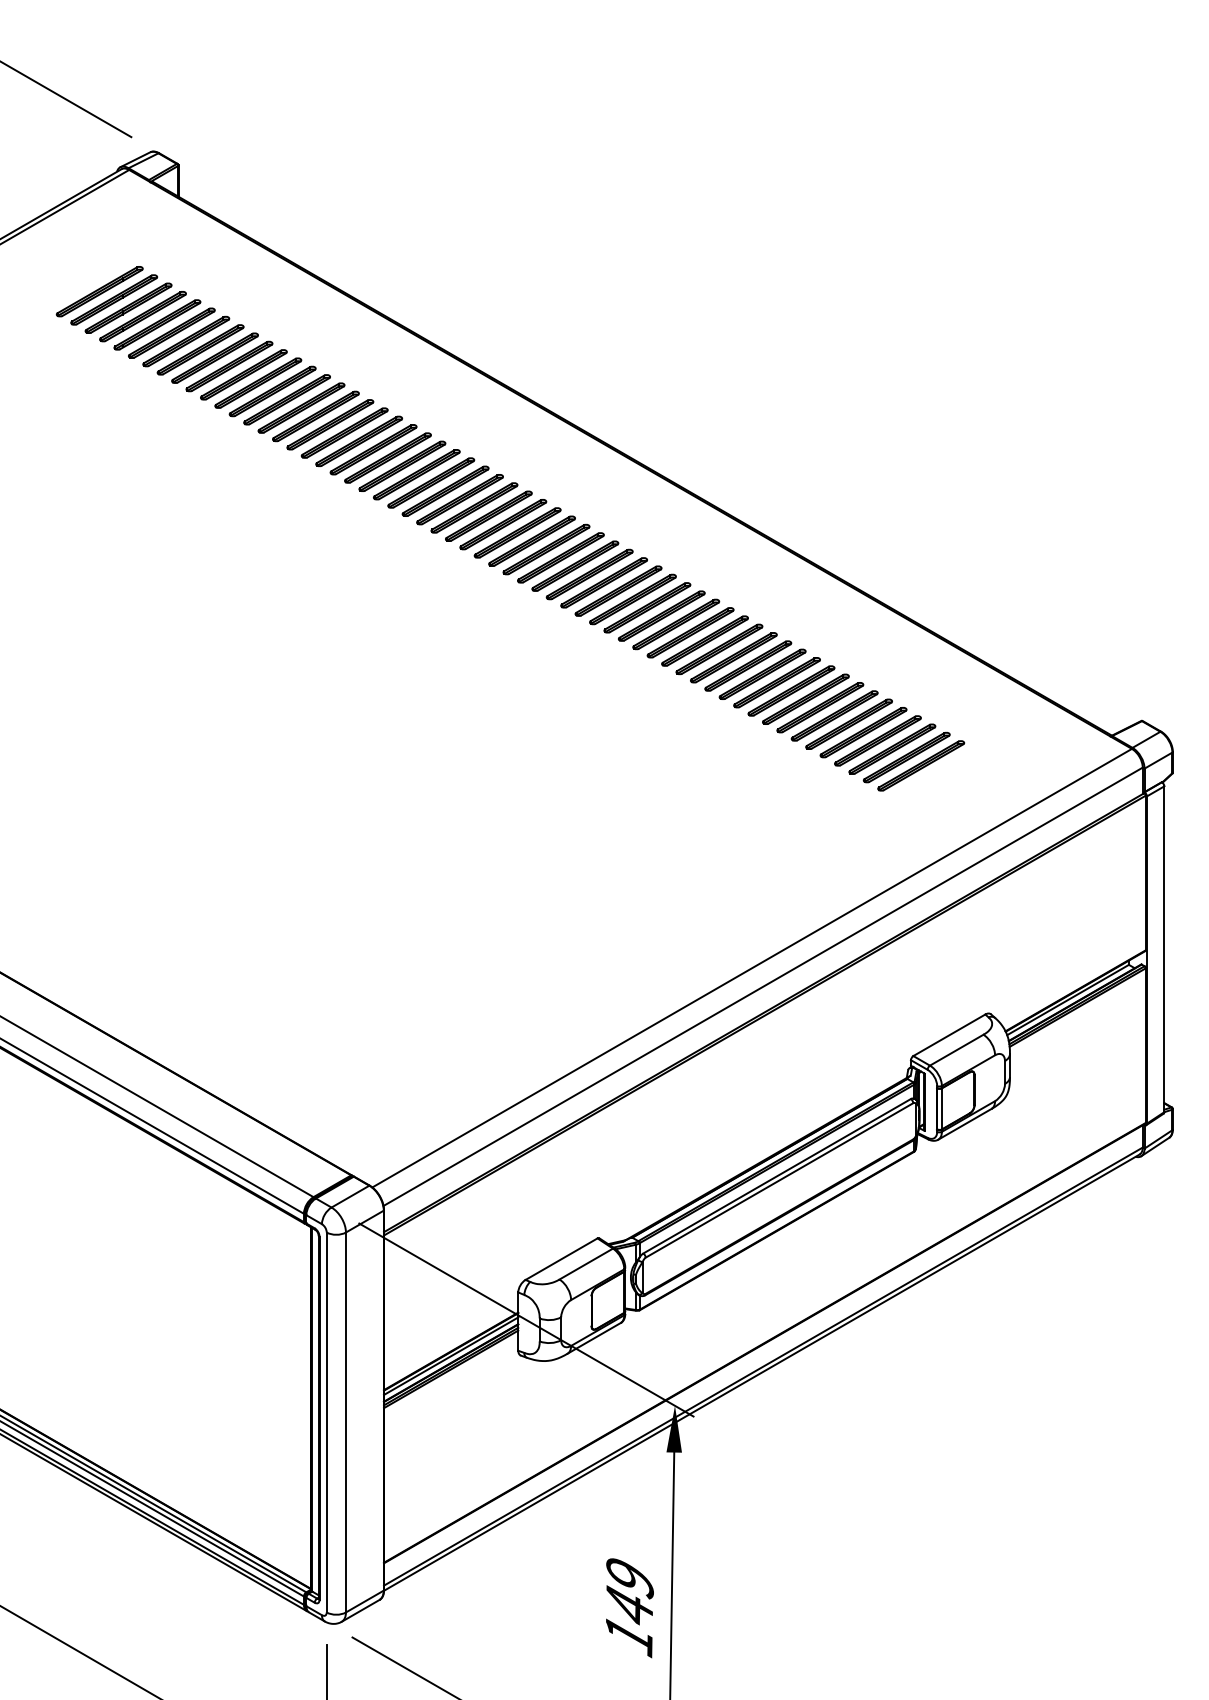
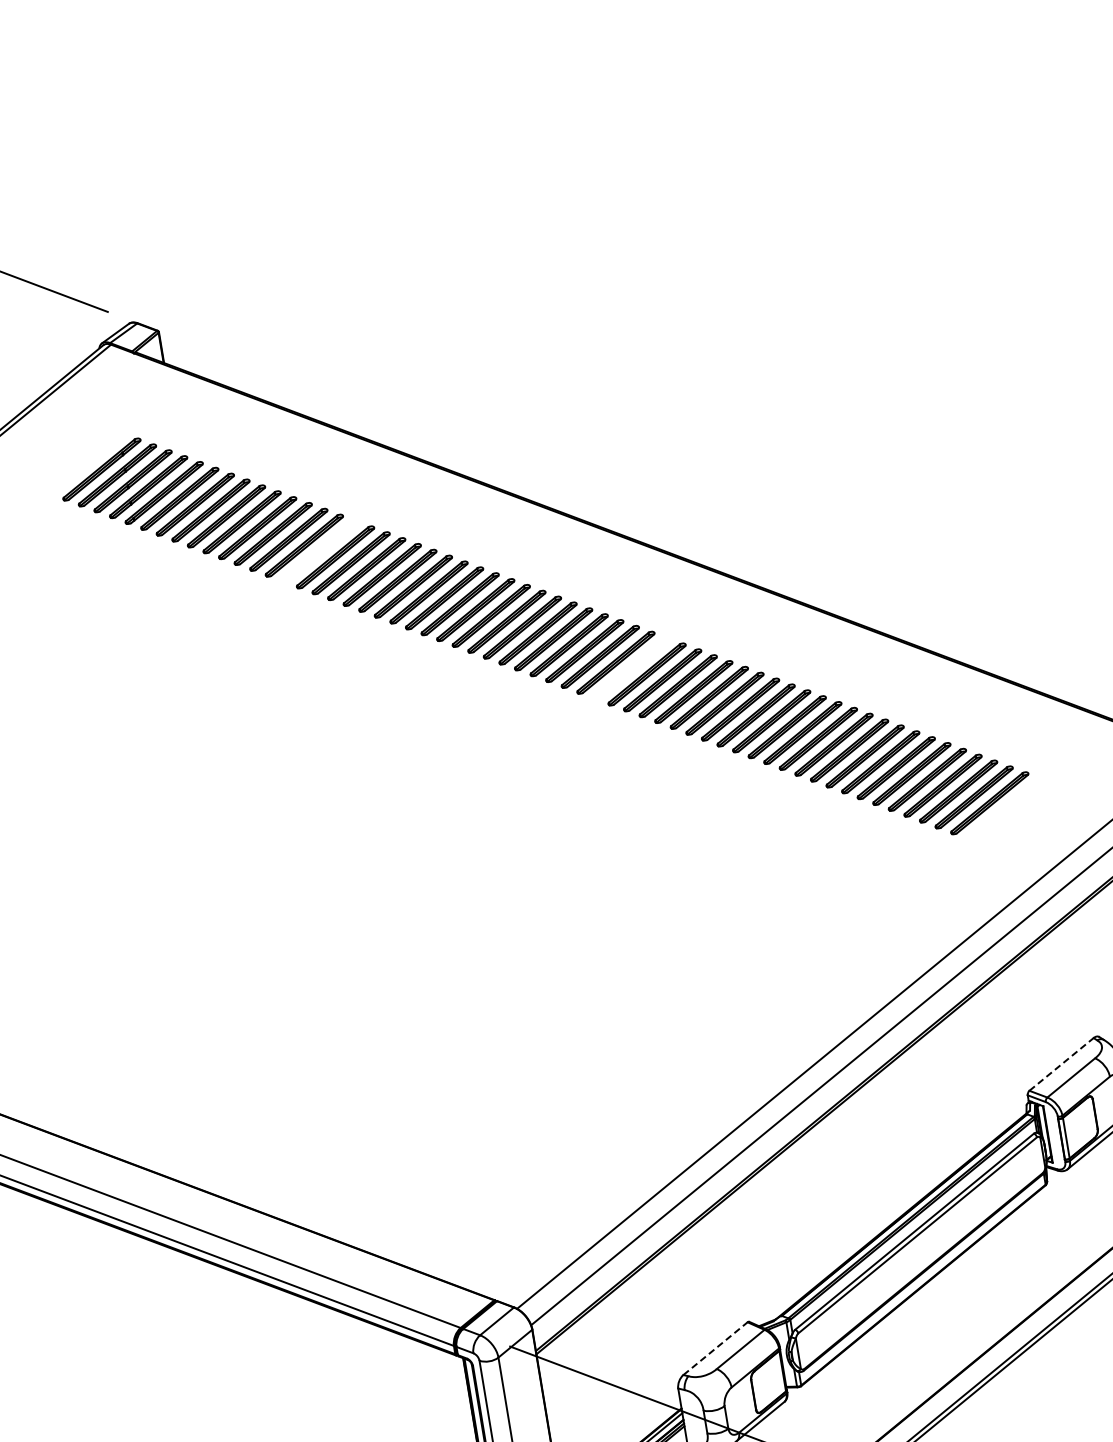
part: (301, 407) -> (319, 550), removed
part: (589, 574) -> (631, 668), removed
line: (949, 1035) -> (1061, 1064), solid -> dashed
line: (561, 1259) -> (715, 1348), solid -> dashed

